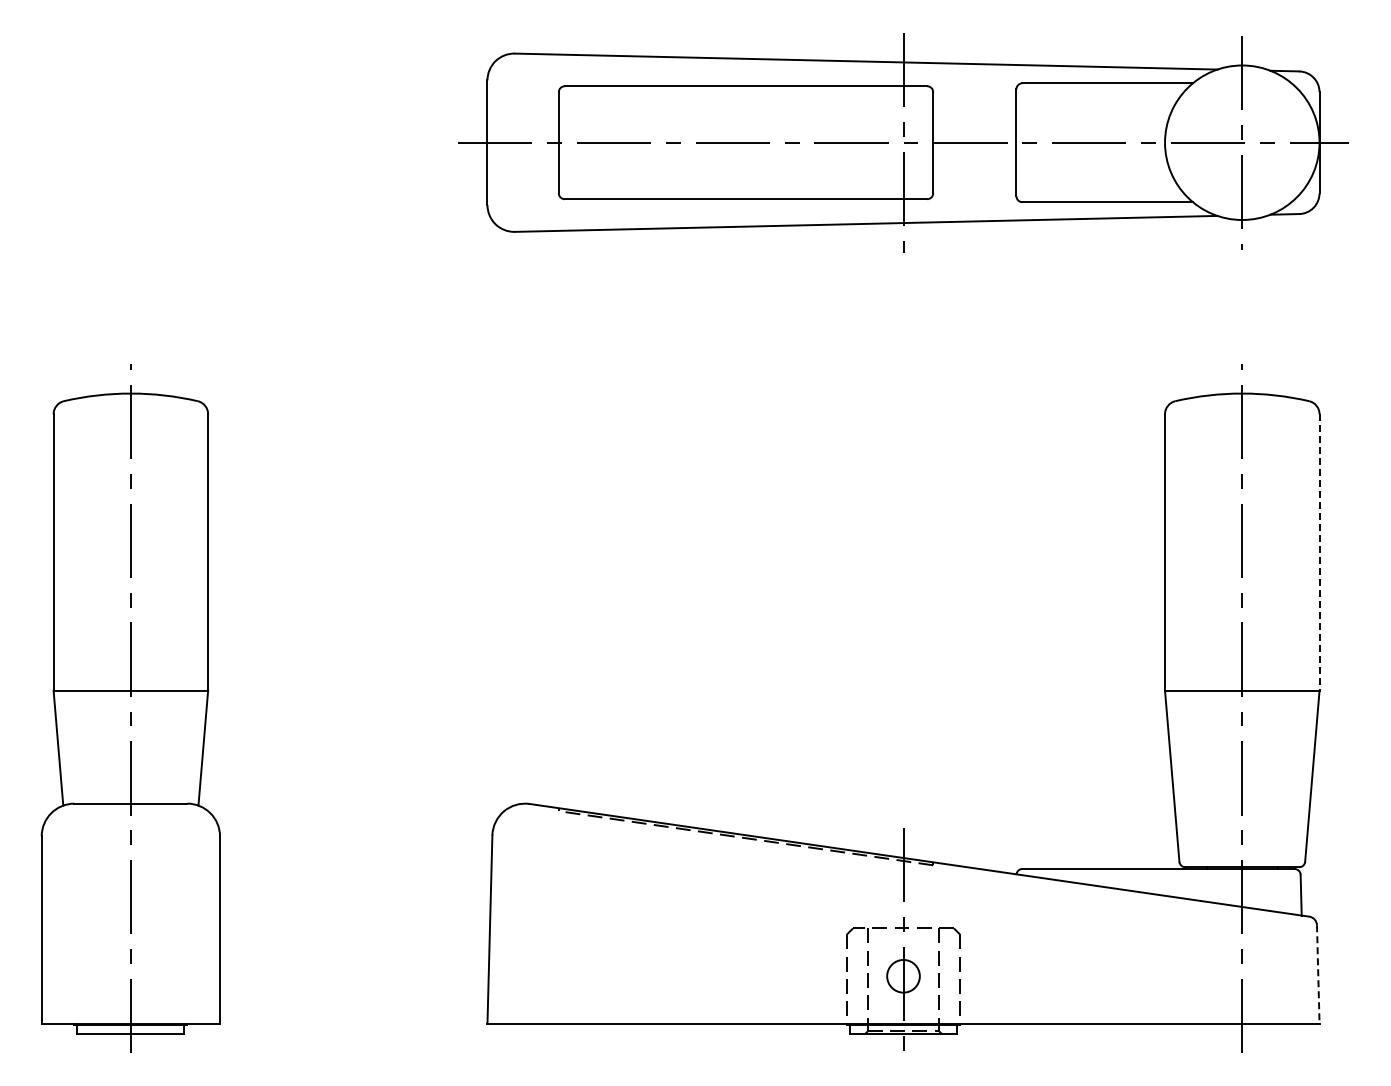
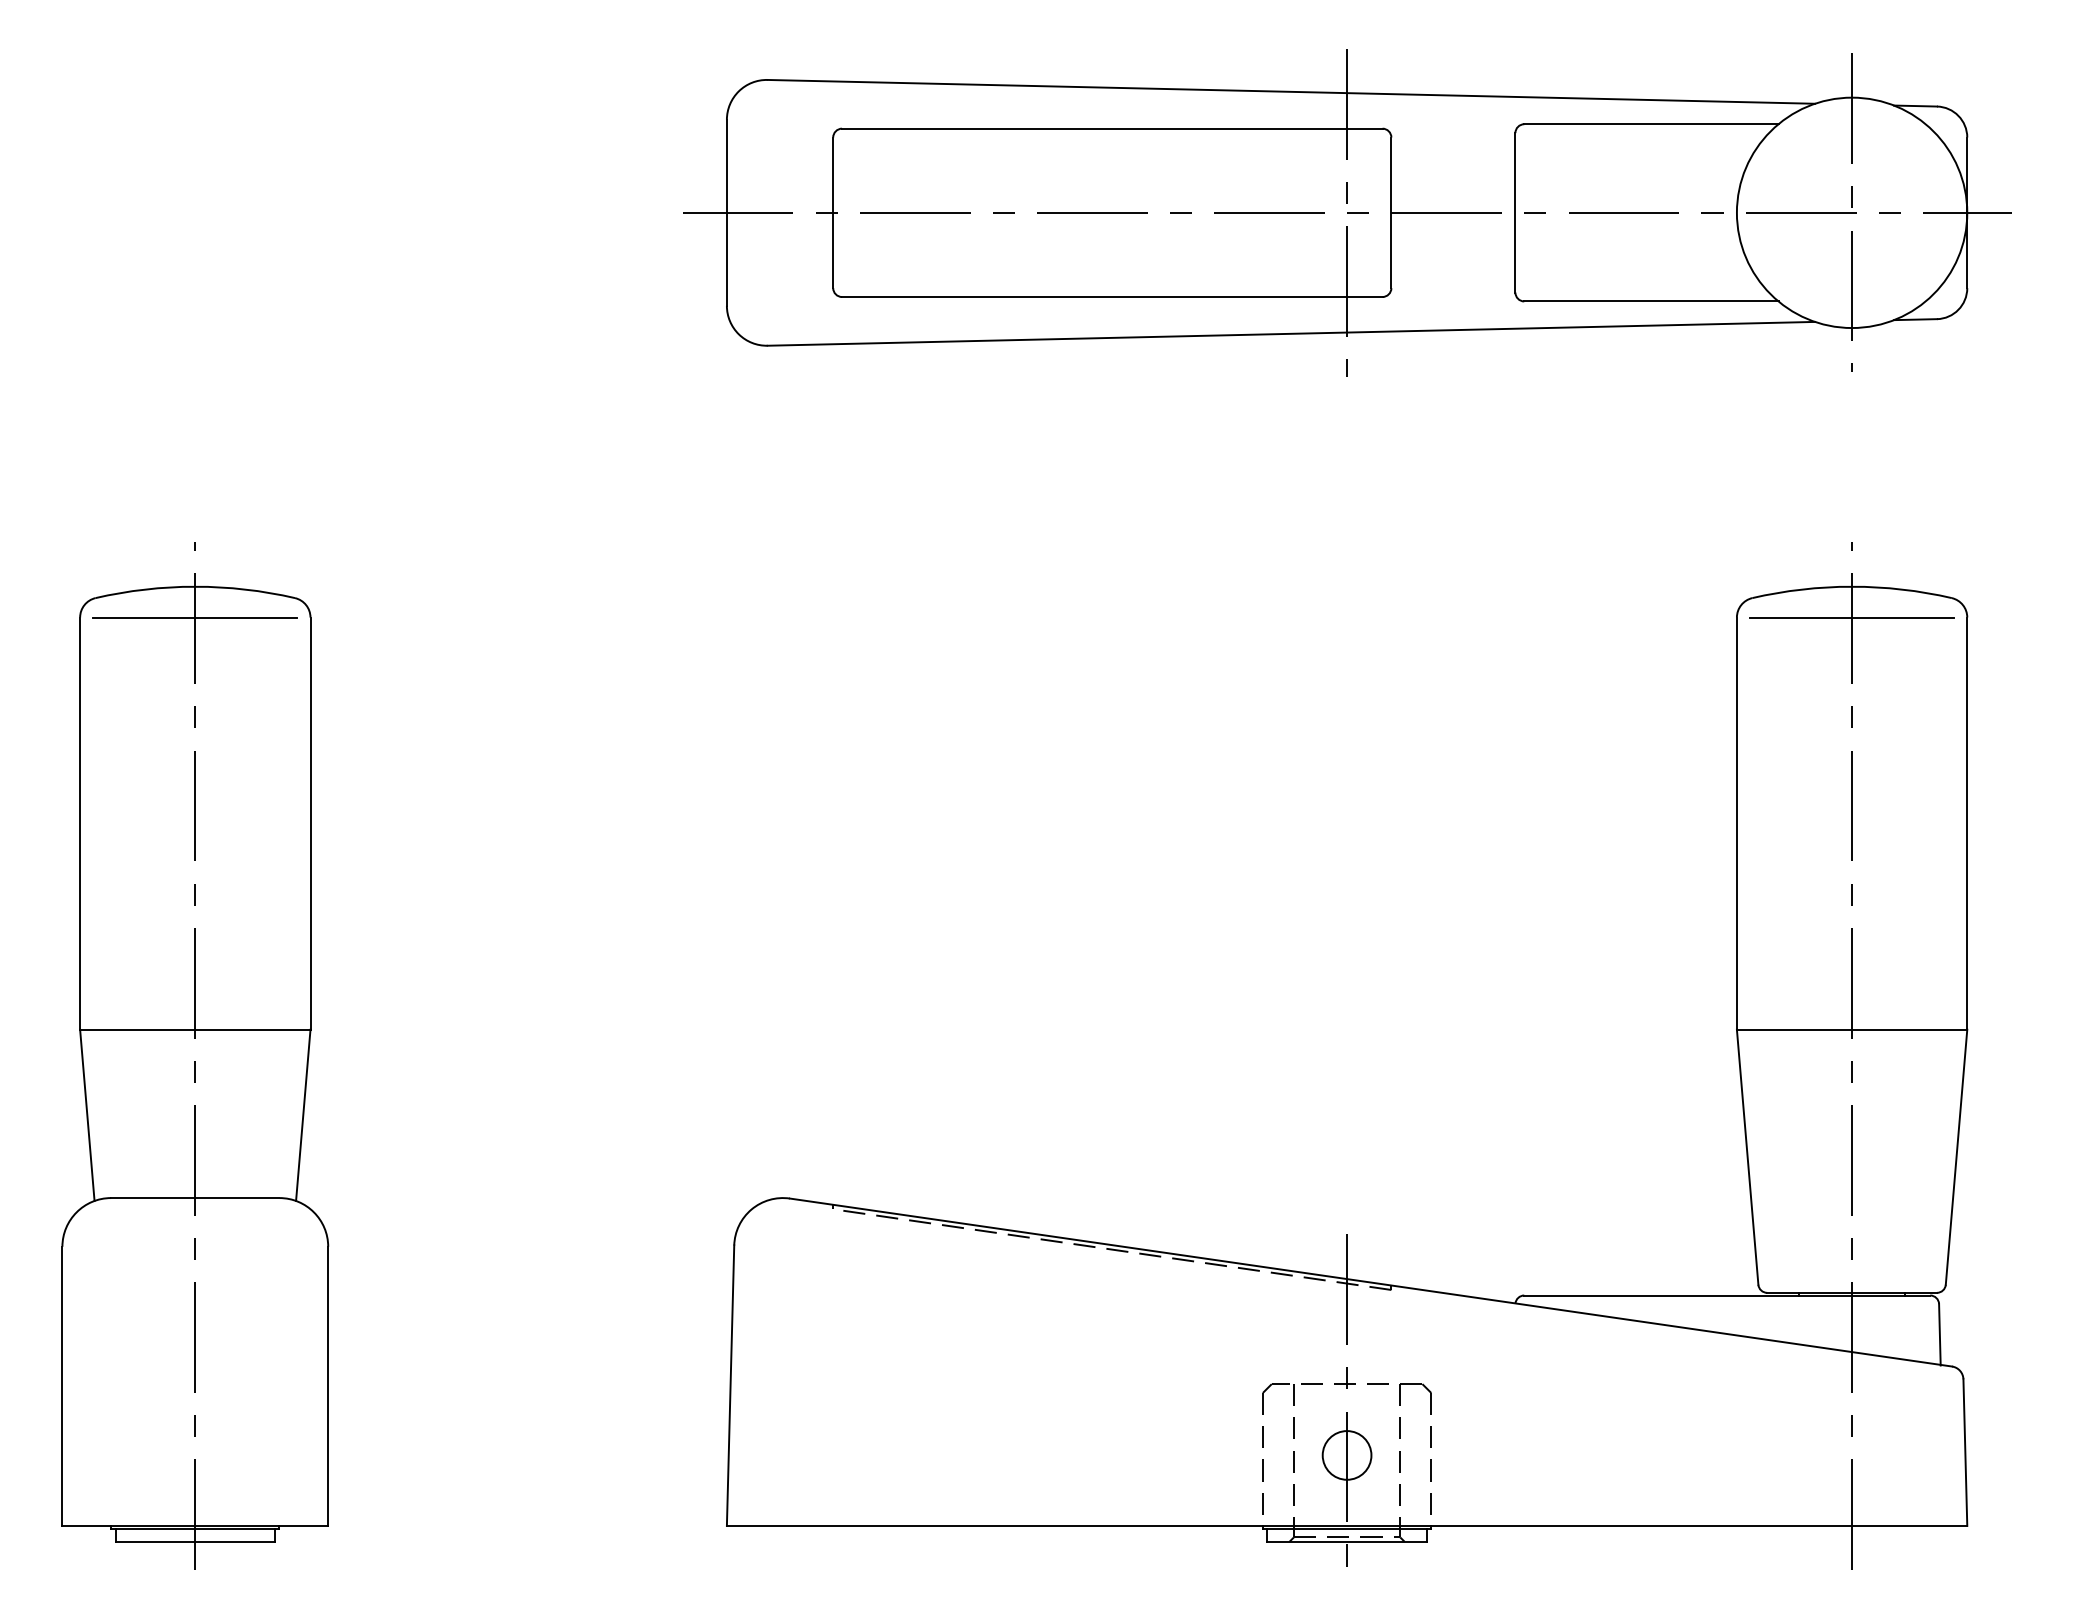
line: (130, 414) -> (194, 617), added
line: (1241, 414) -> (1850, 617), added
line: (1319, 552) -> (1967, 823), dashed -> solid
line: (1318, 974) -> (1965, 1452), dashed -> solid

